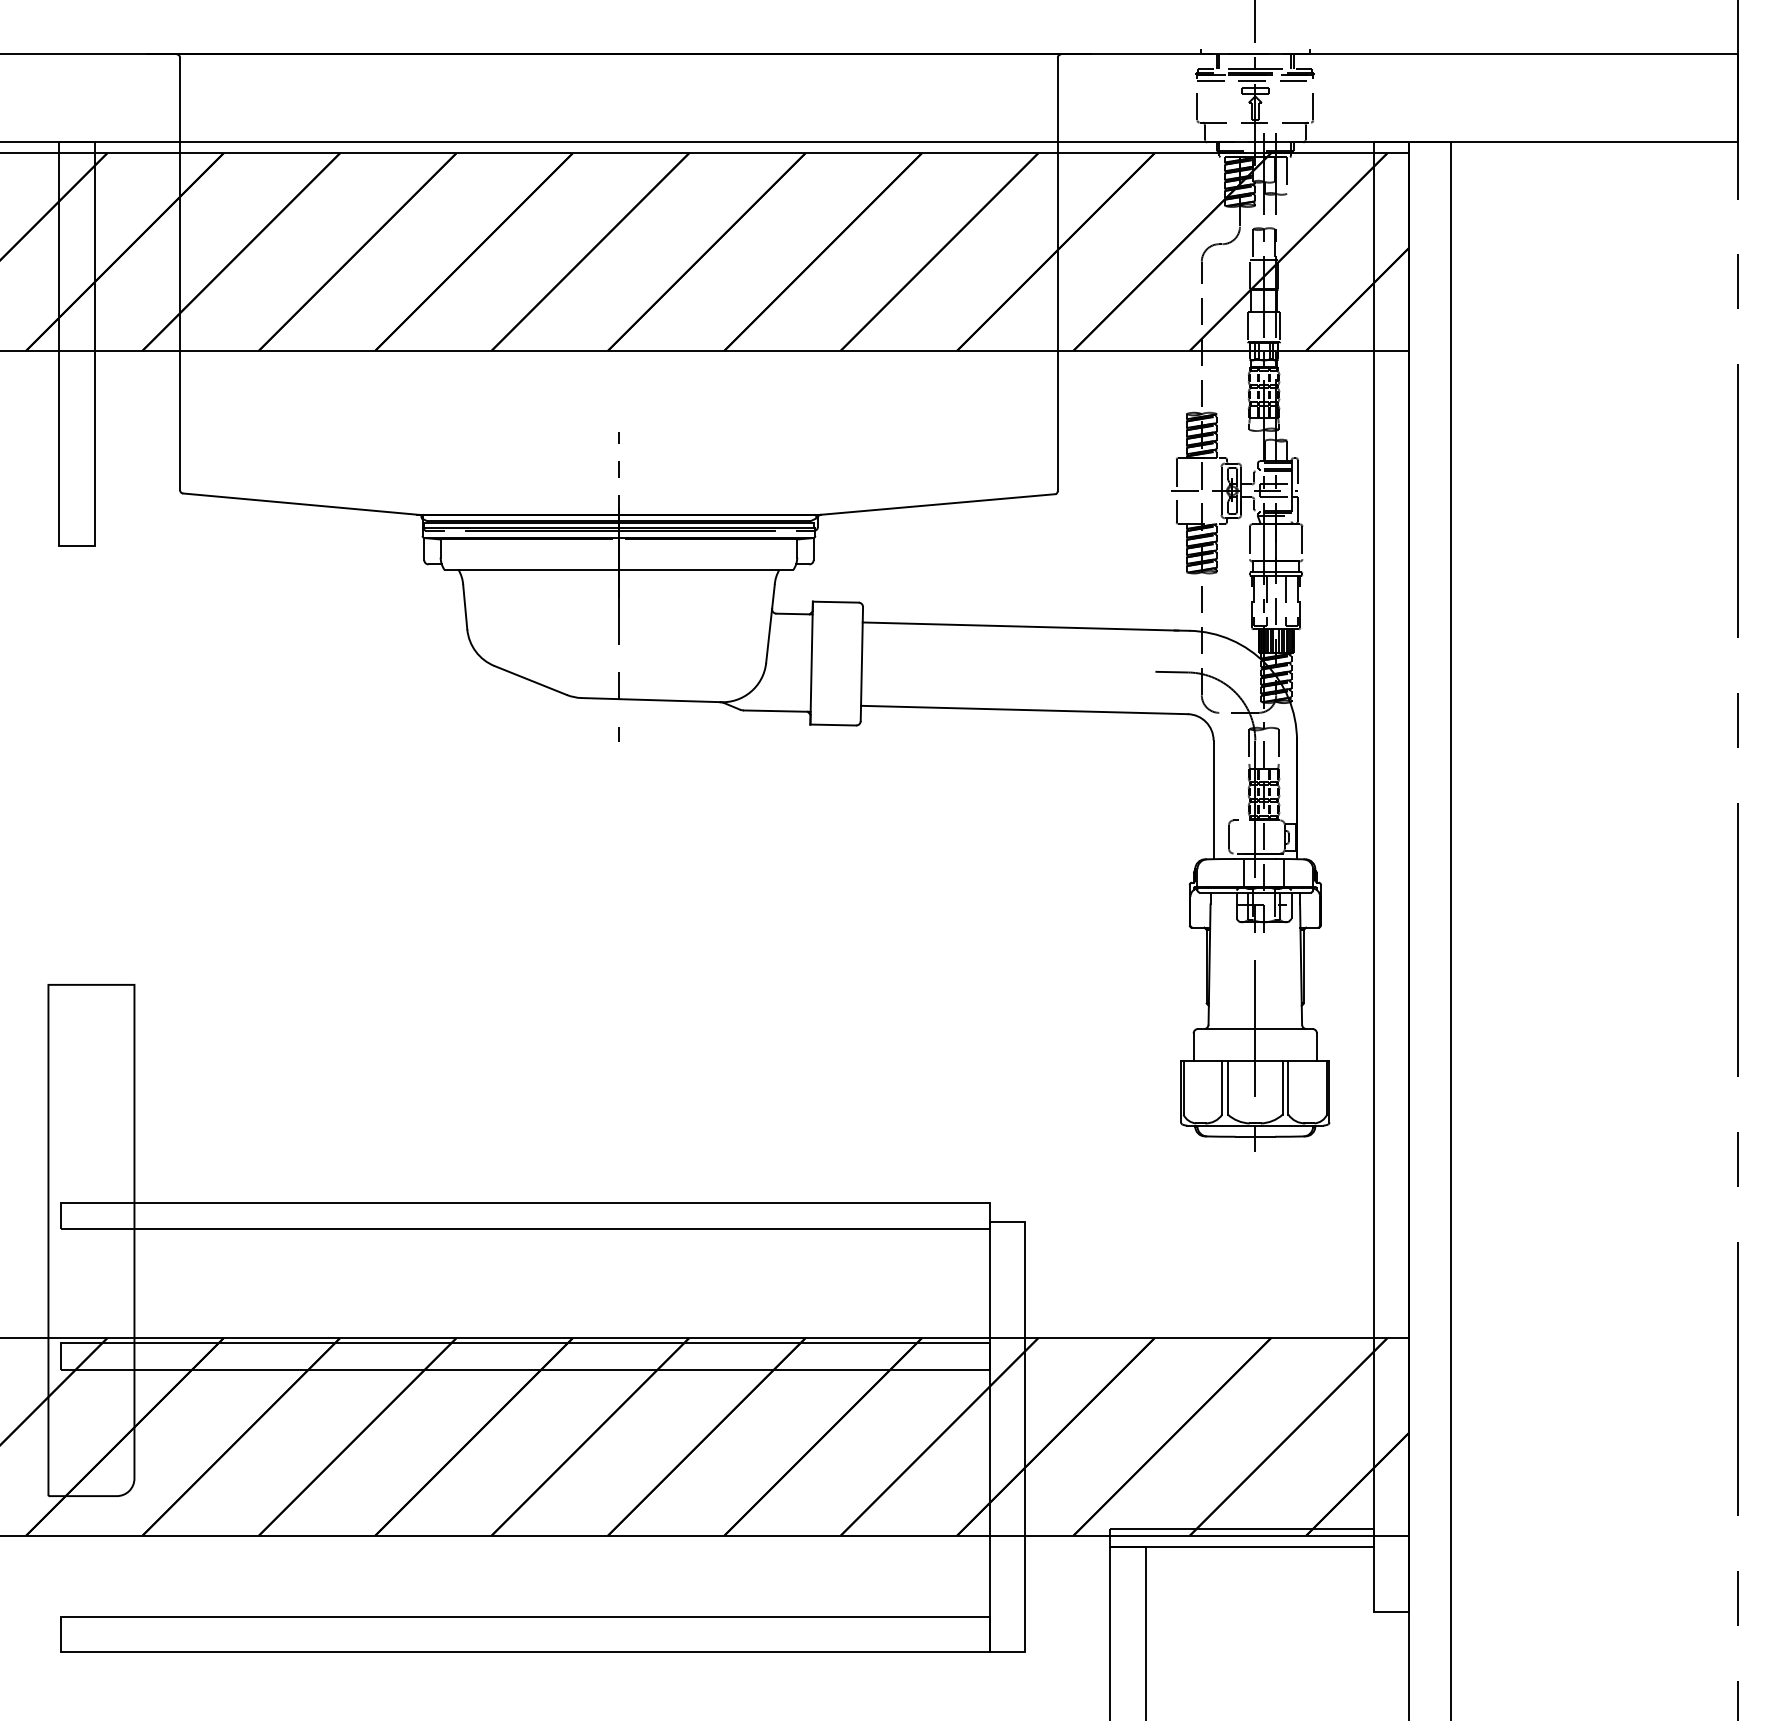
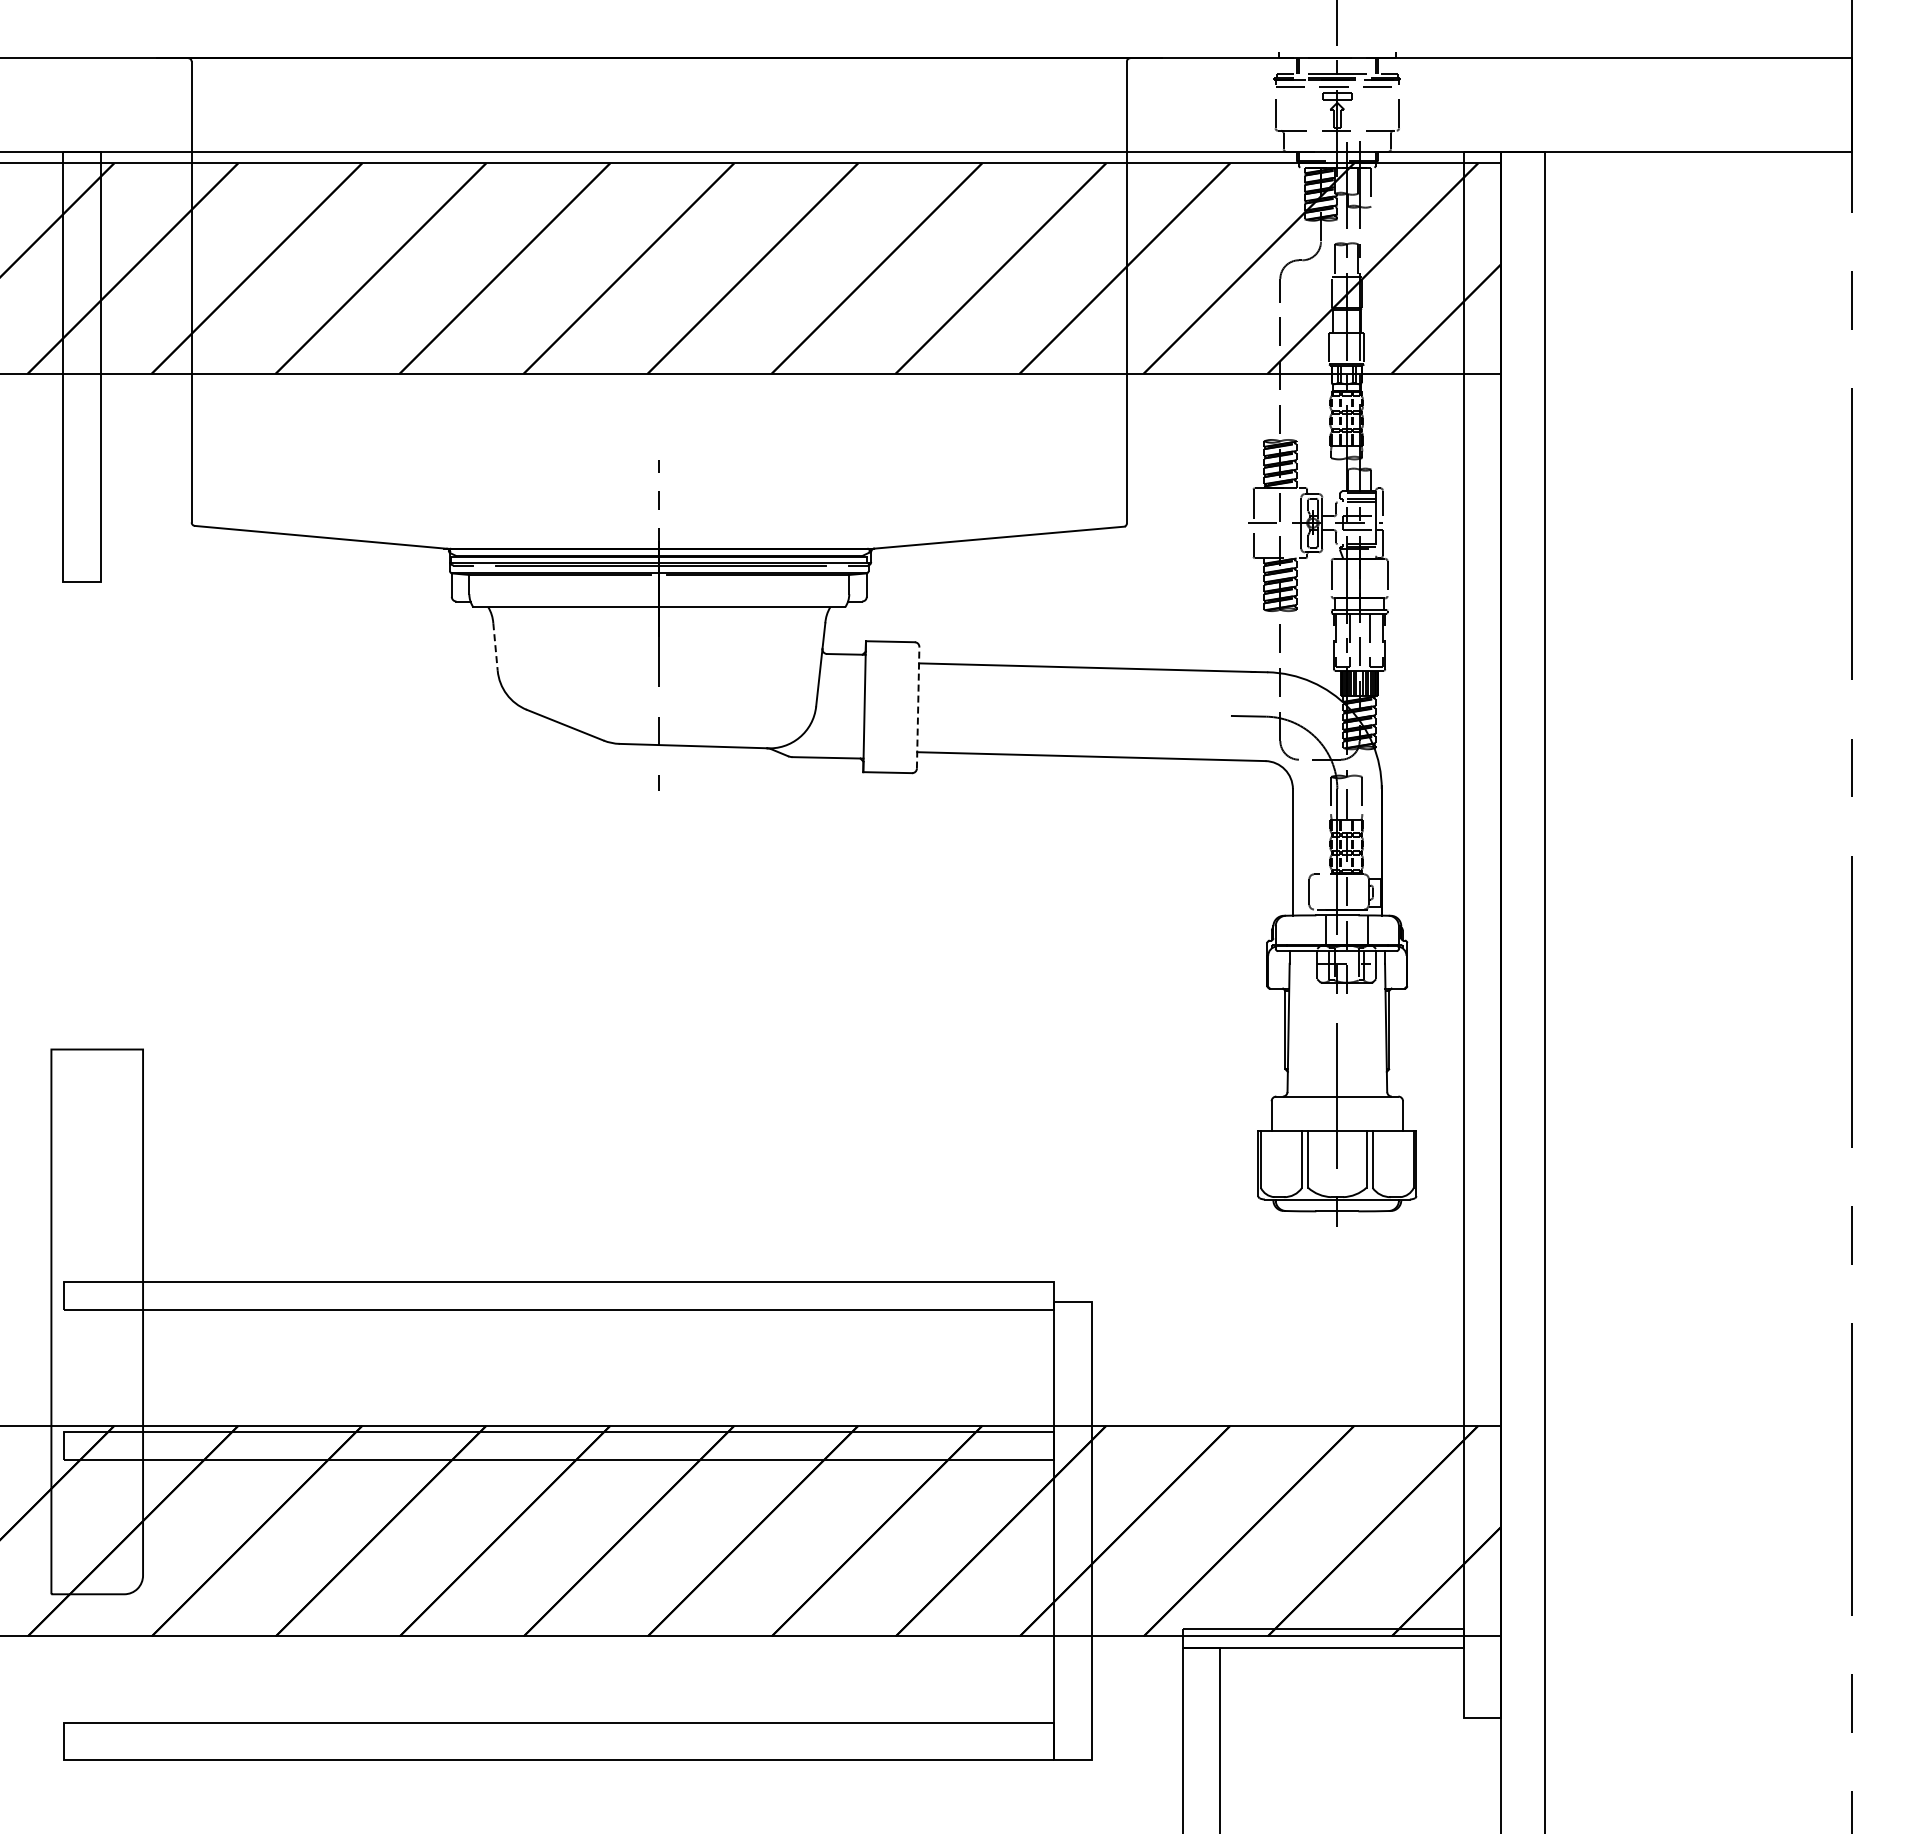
line: (465, 607) -> (495, 647), solid -> dashed
line: (862, 663) -> (918, 707), solid -> dashed

